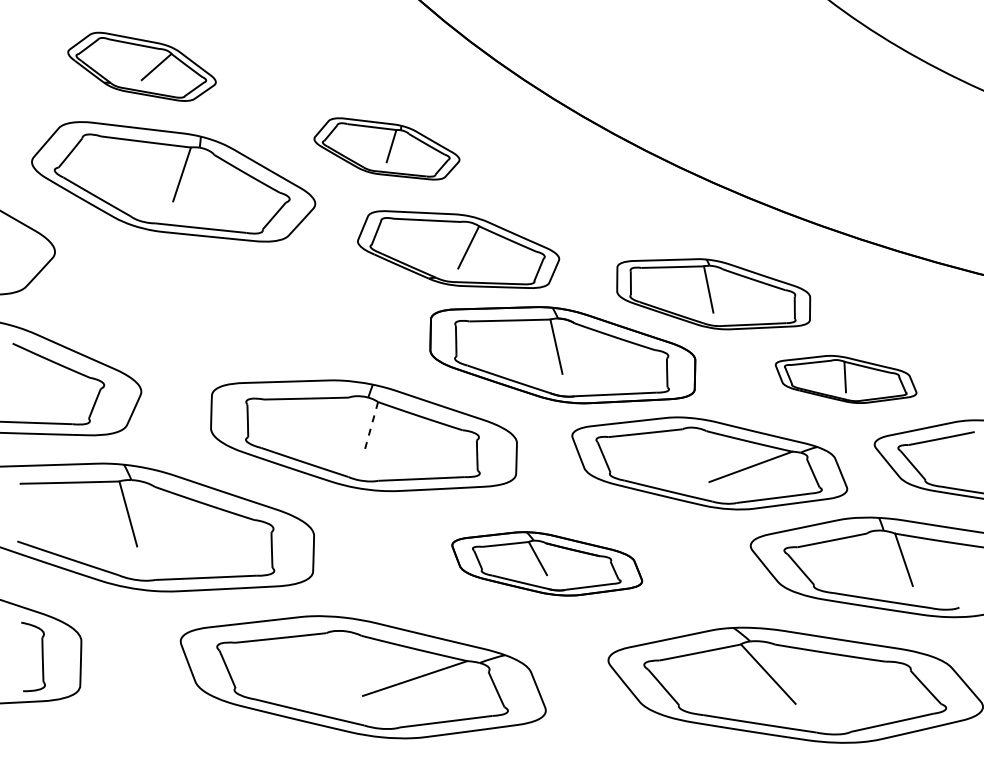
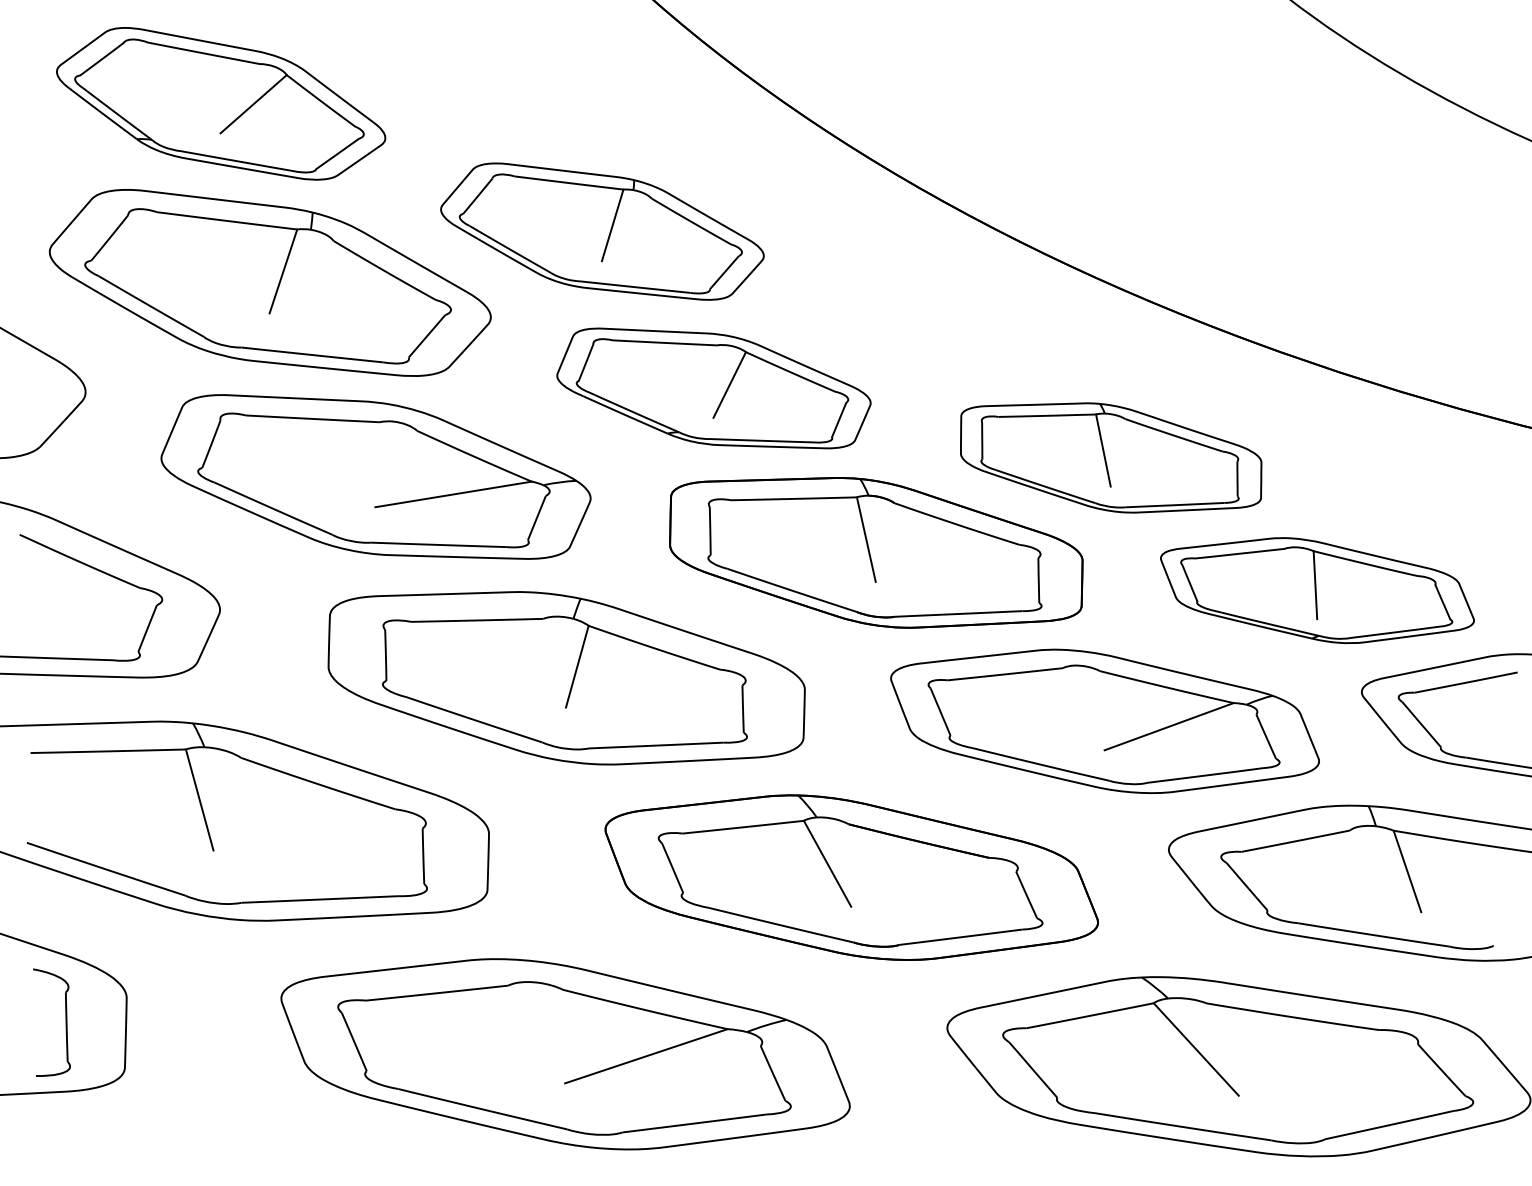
part: (141, 66) -> (220, 103), size x1.43
part: (386, 148) -> (601, 230), size x1.43
part: (241, 305) -> (375, 475), added
part: (845, 379) -> (1316, 590), size x1.43
line: (370, 428) -> (576, 666), dashed -> solid
part: (547, 563) -> (852, 877), size x1.67

